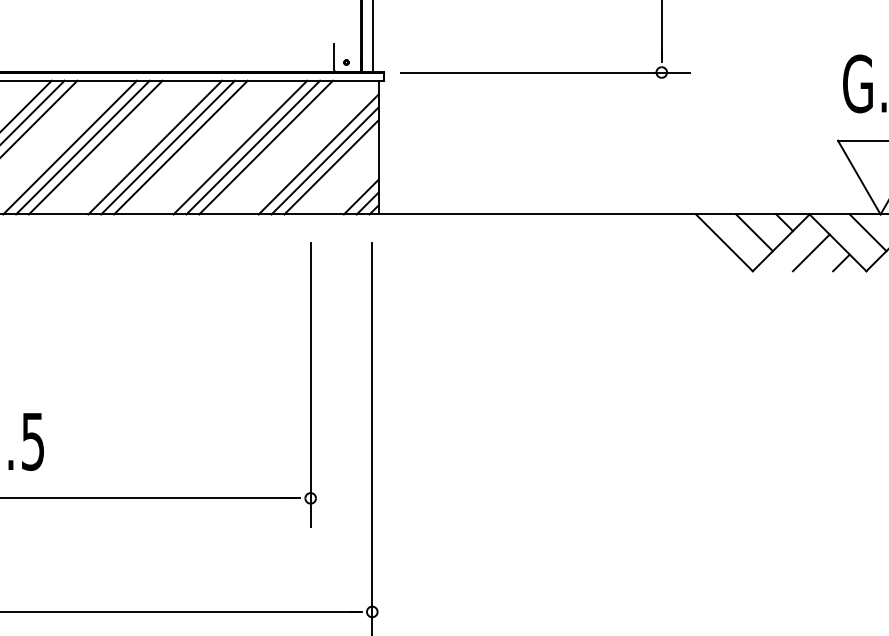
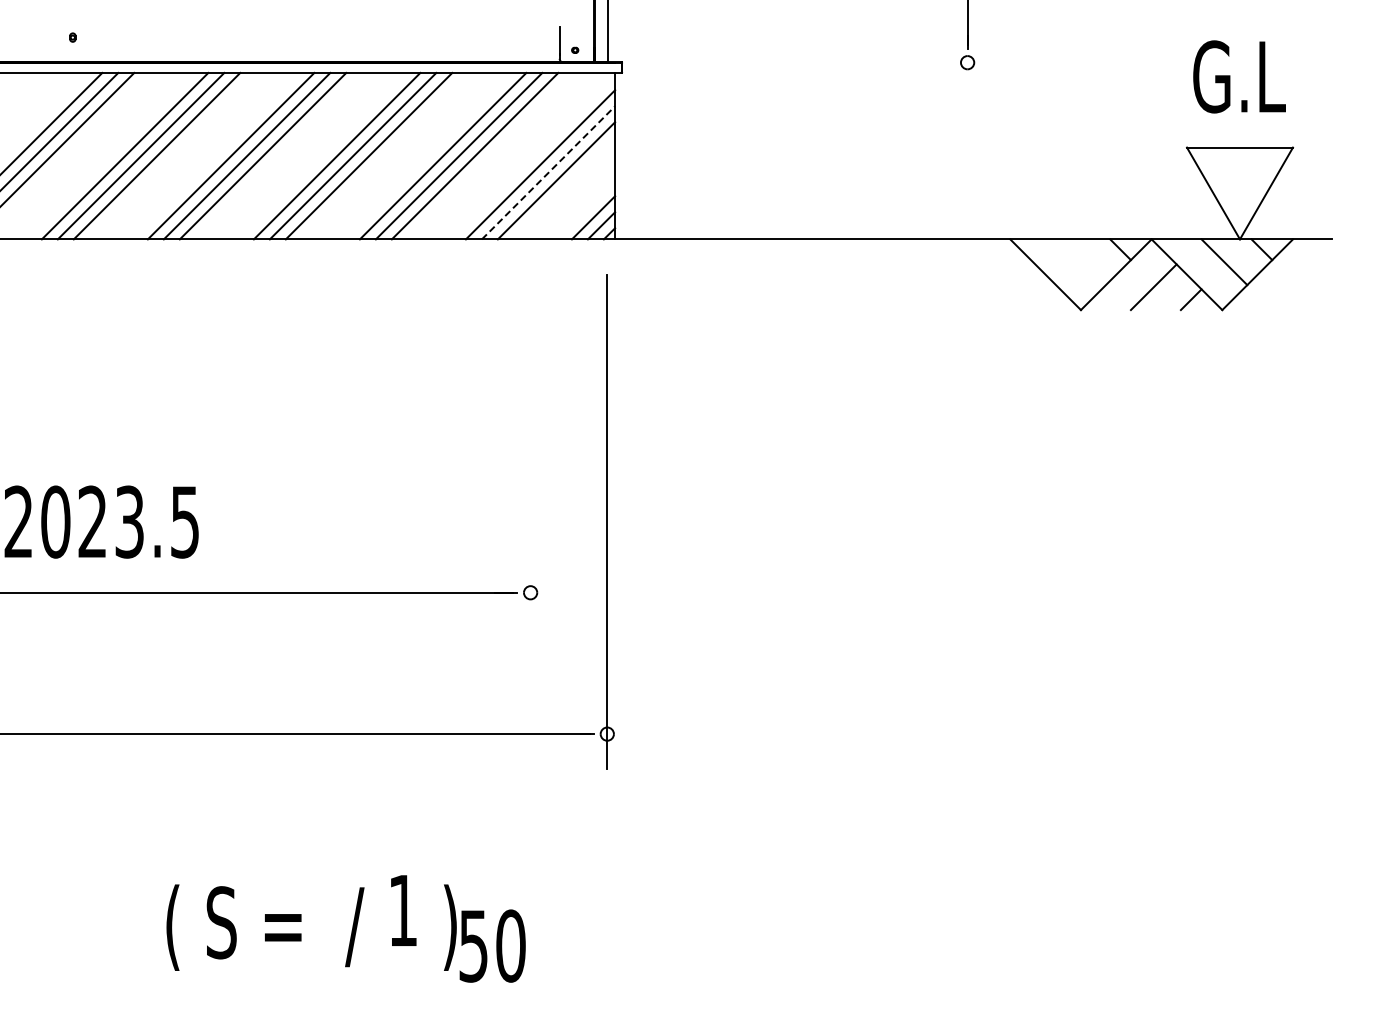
line: (545, 72) -> (822, 62), removed
line: (325, 160) -> (548, 172), solid -> dashed
line: (754, 233) -> (1083, 262), removed
line: (310, 384) -> (530, 451), removed

